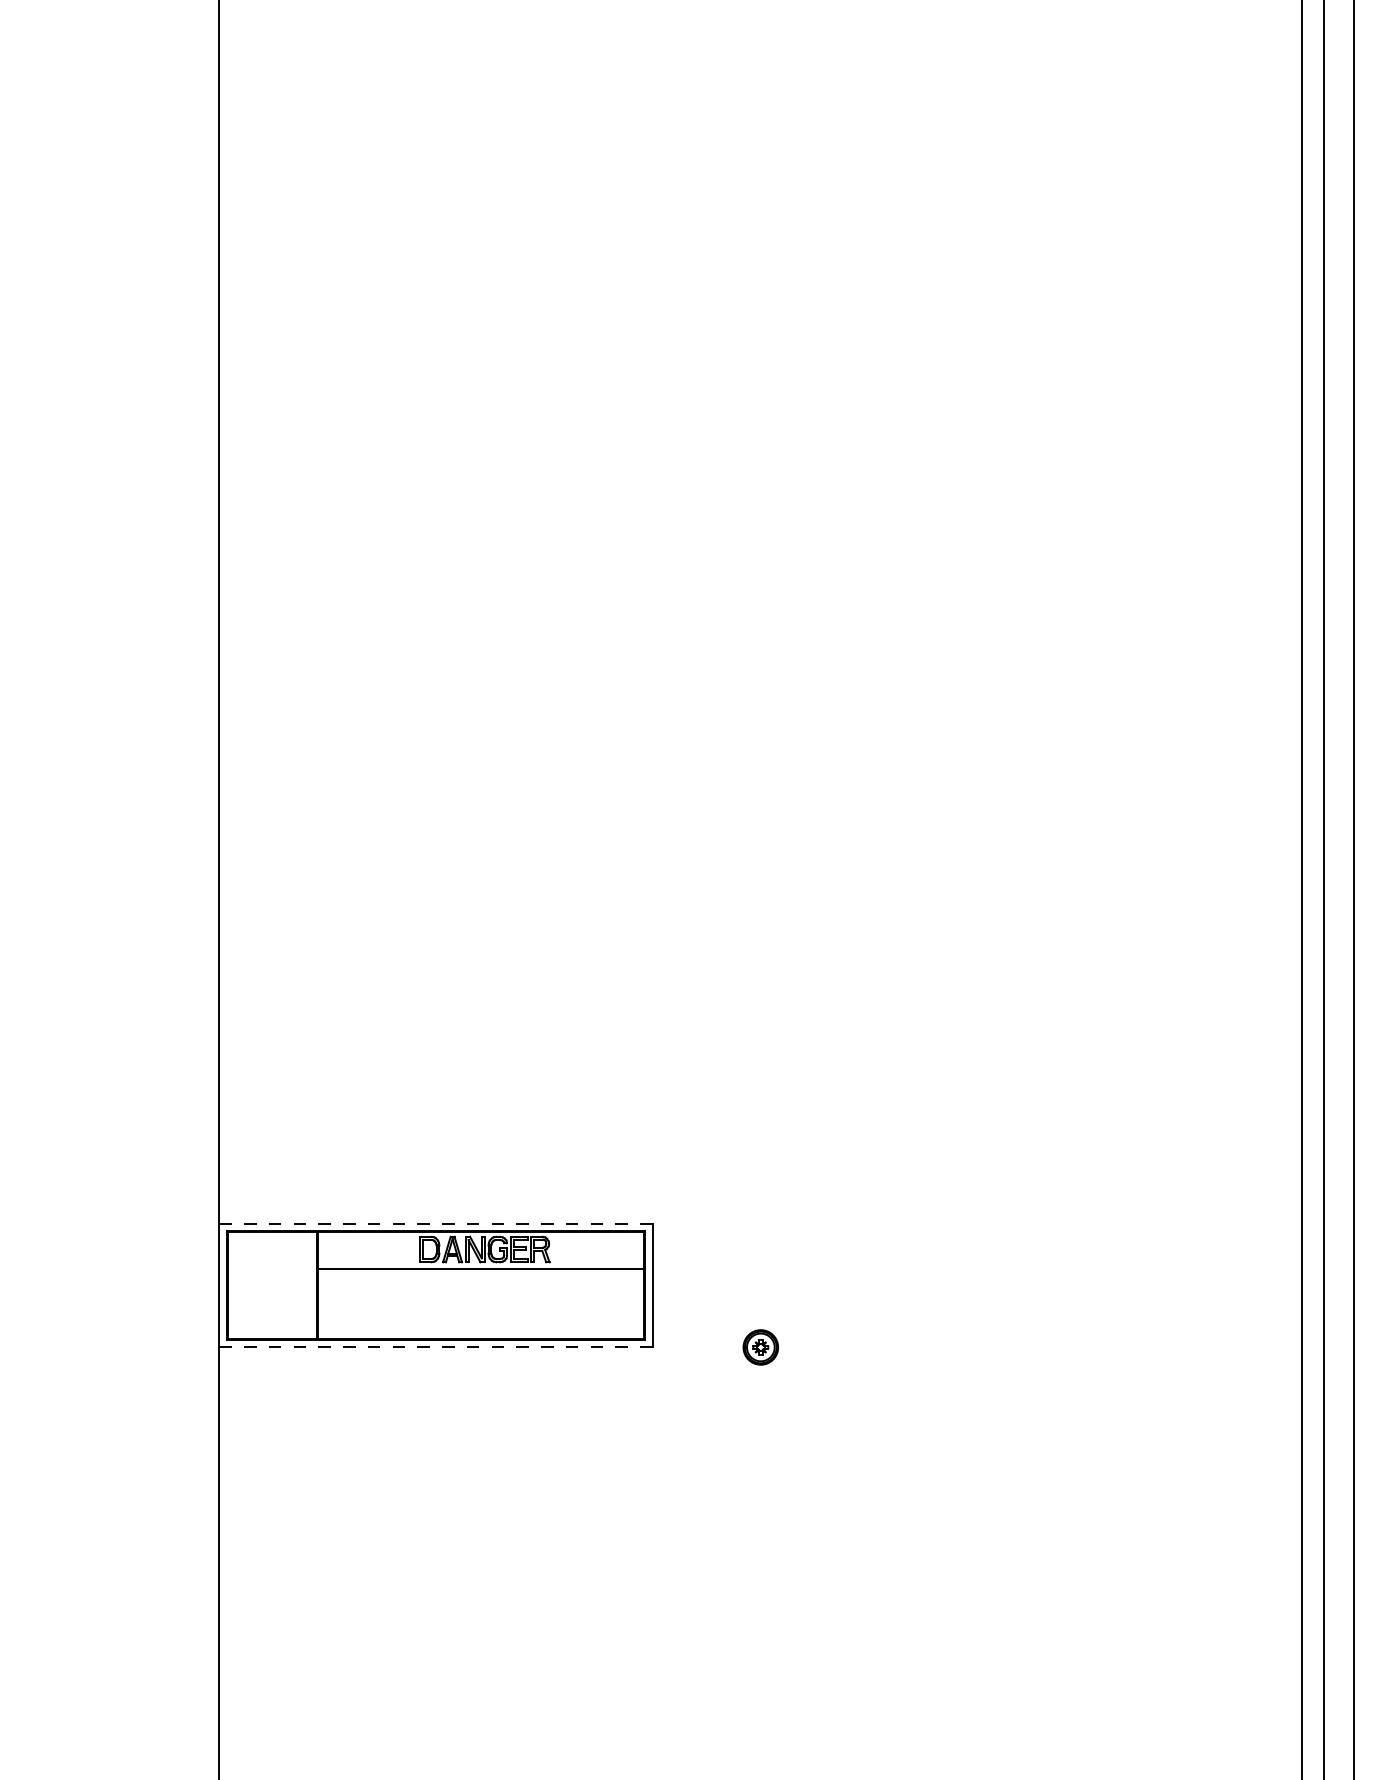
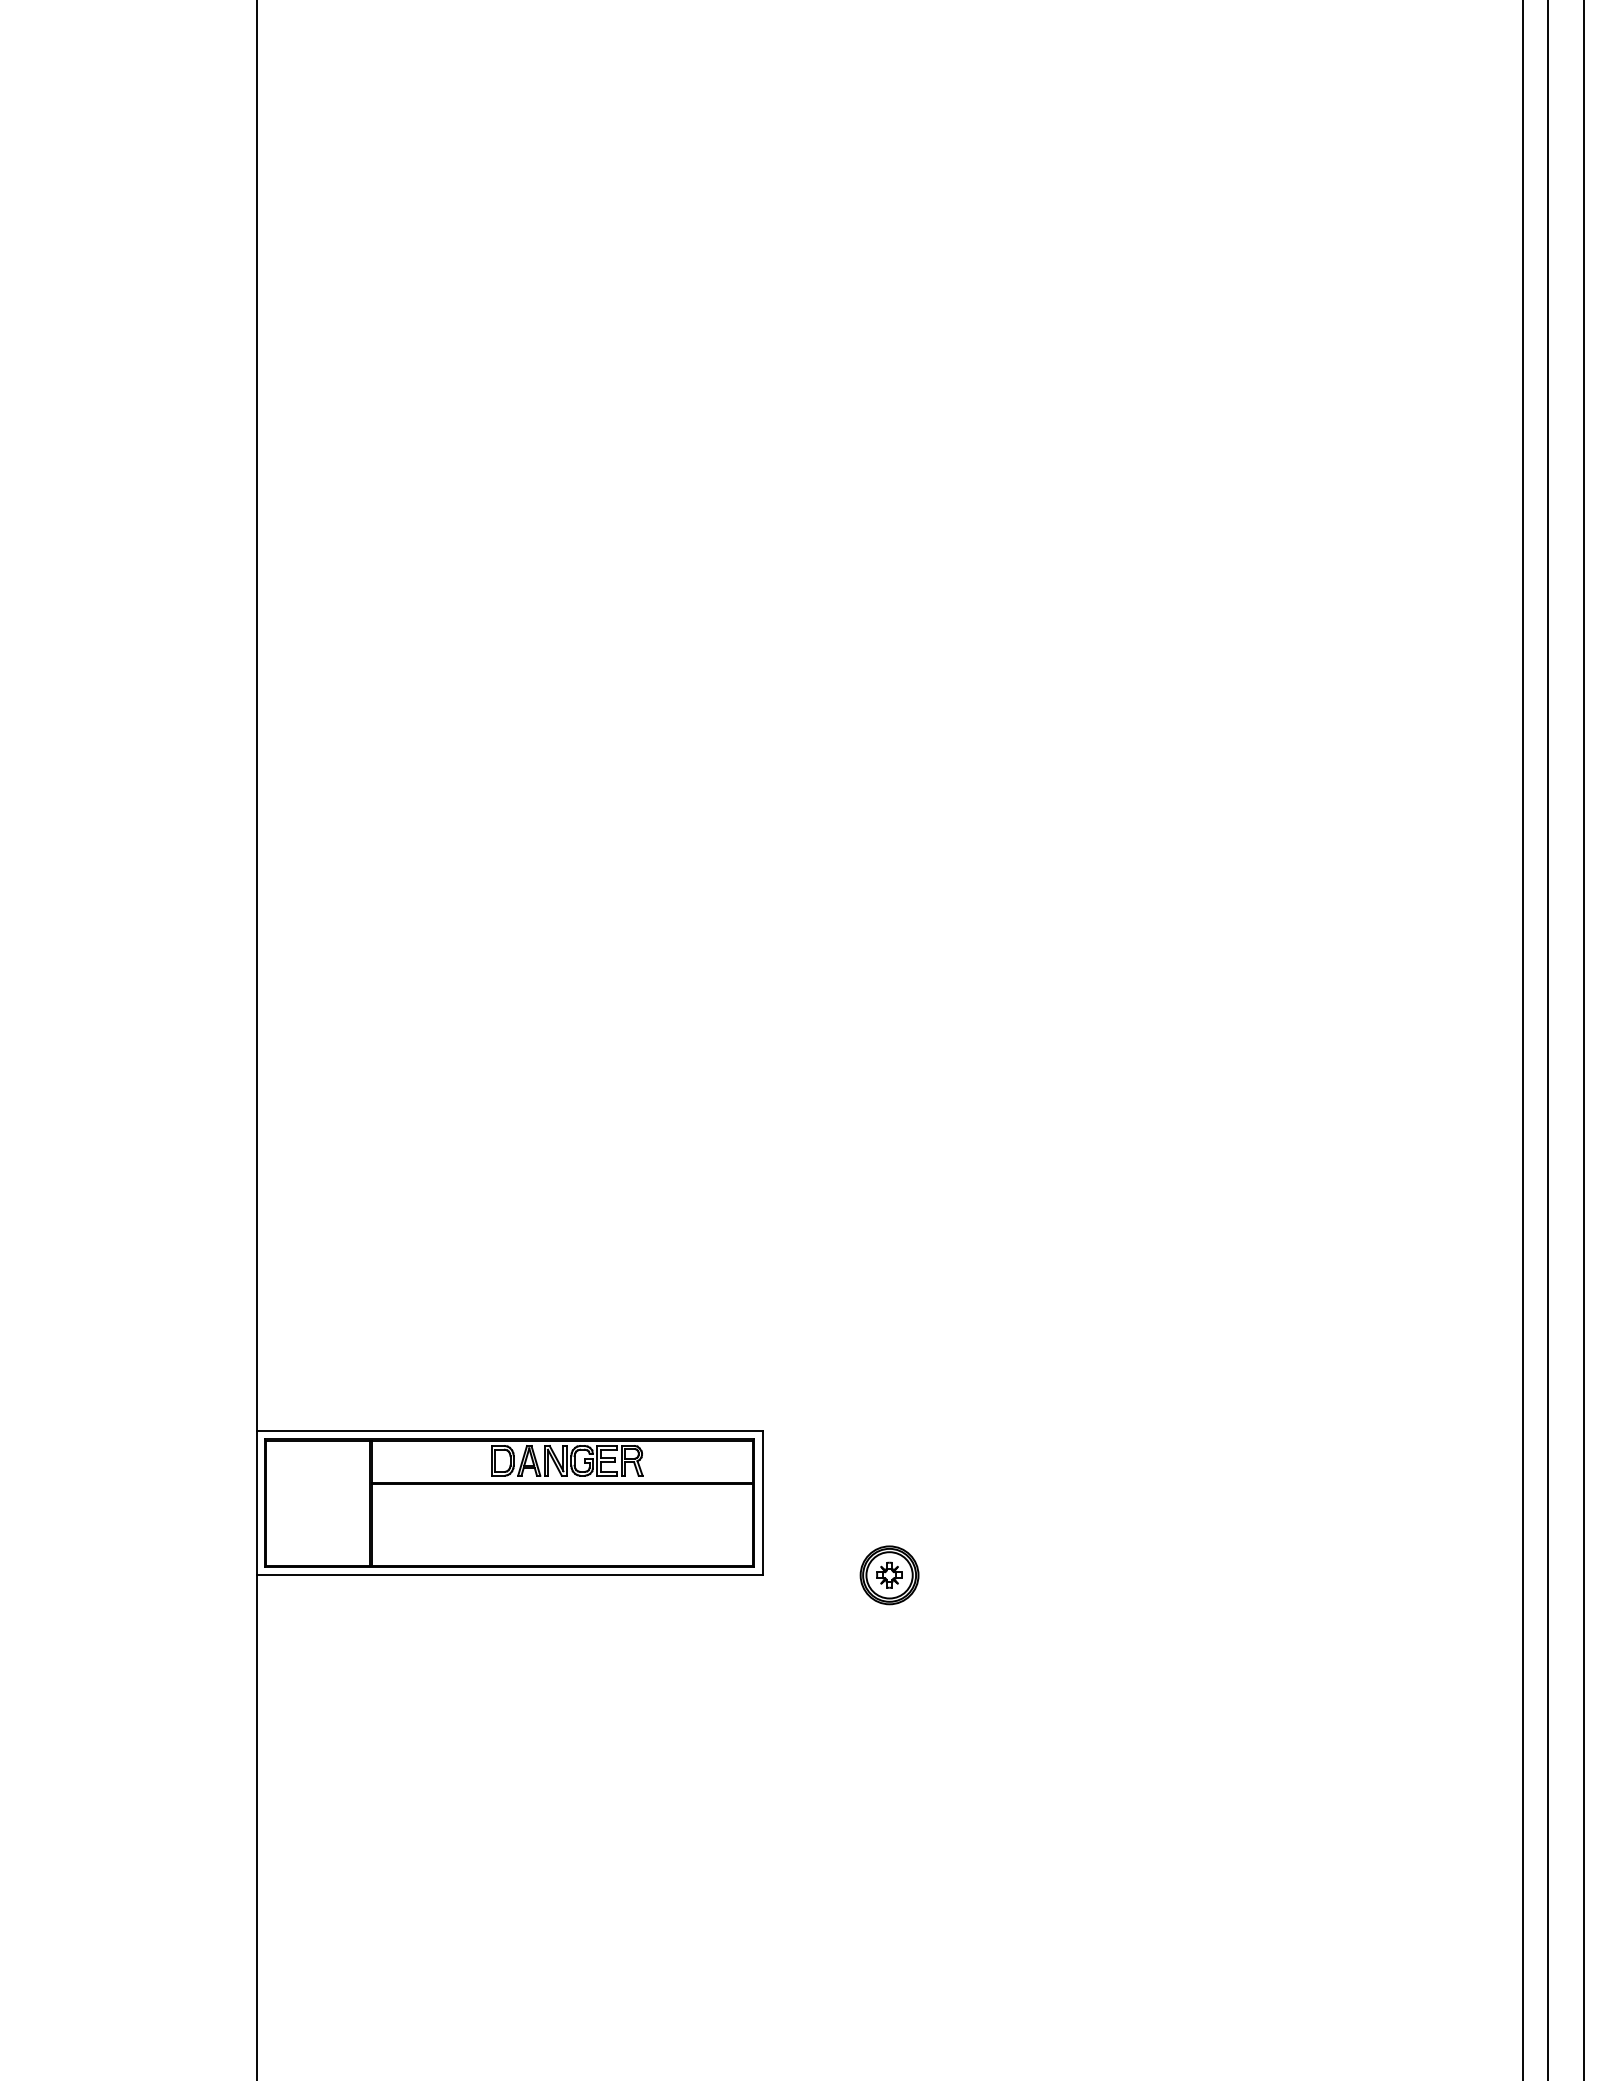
line: (435, 1223) -> (509, 1430), dashed -> solid
line: (435, 1347) -> (509, 1575), dashed -> solid
part: (760, 1347) -> (889, 1575), size x1.43

